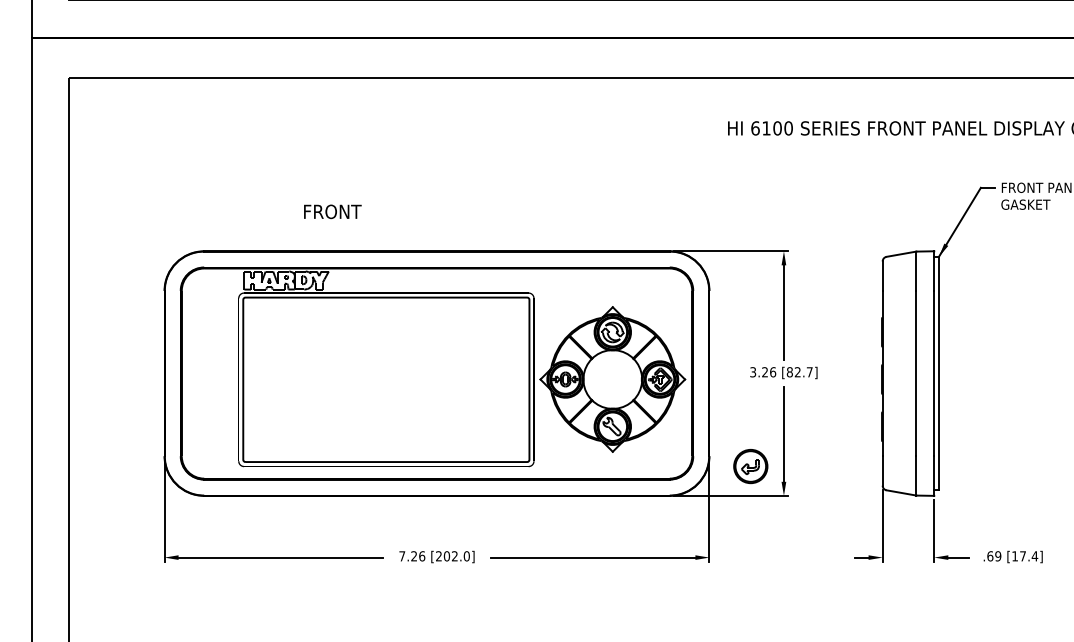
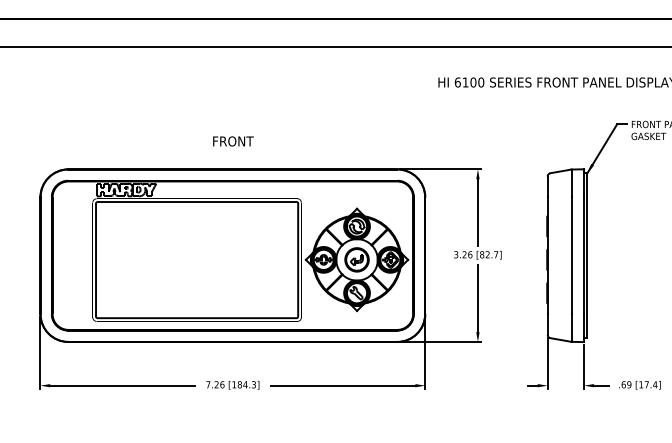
text: (332, 211) -> (233, 141), moved
part: (750, 466) -> (356, 259), moved
text: (452, 556) -> (243, 384), [202.0] -> [184.3]

